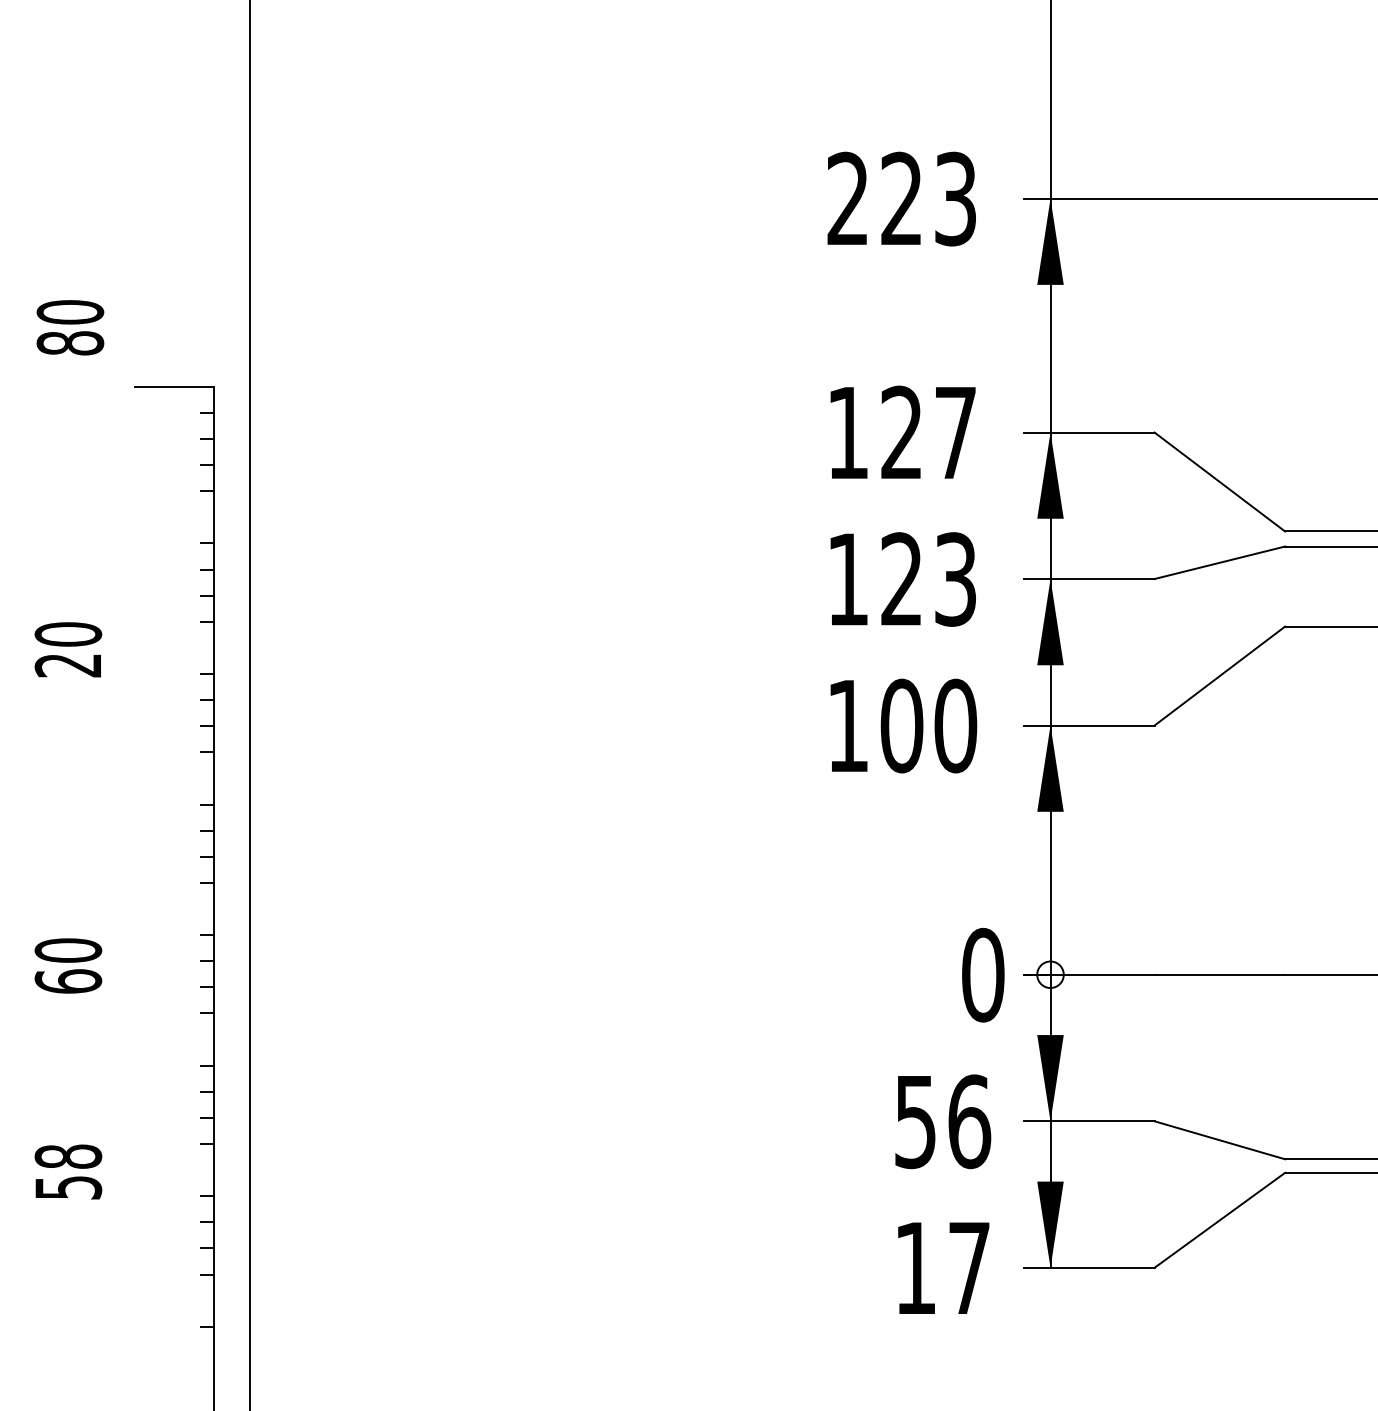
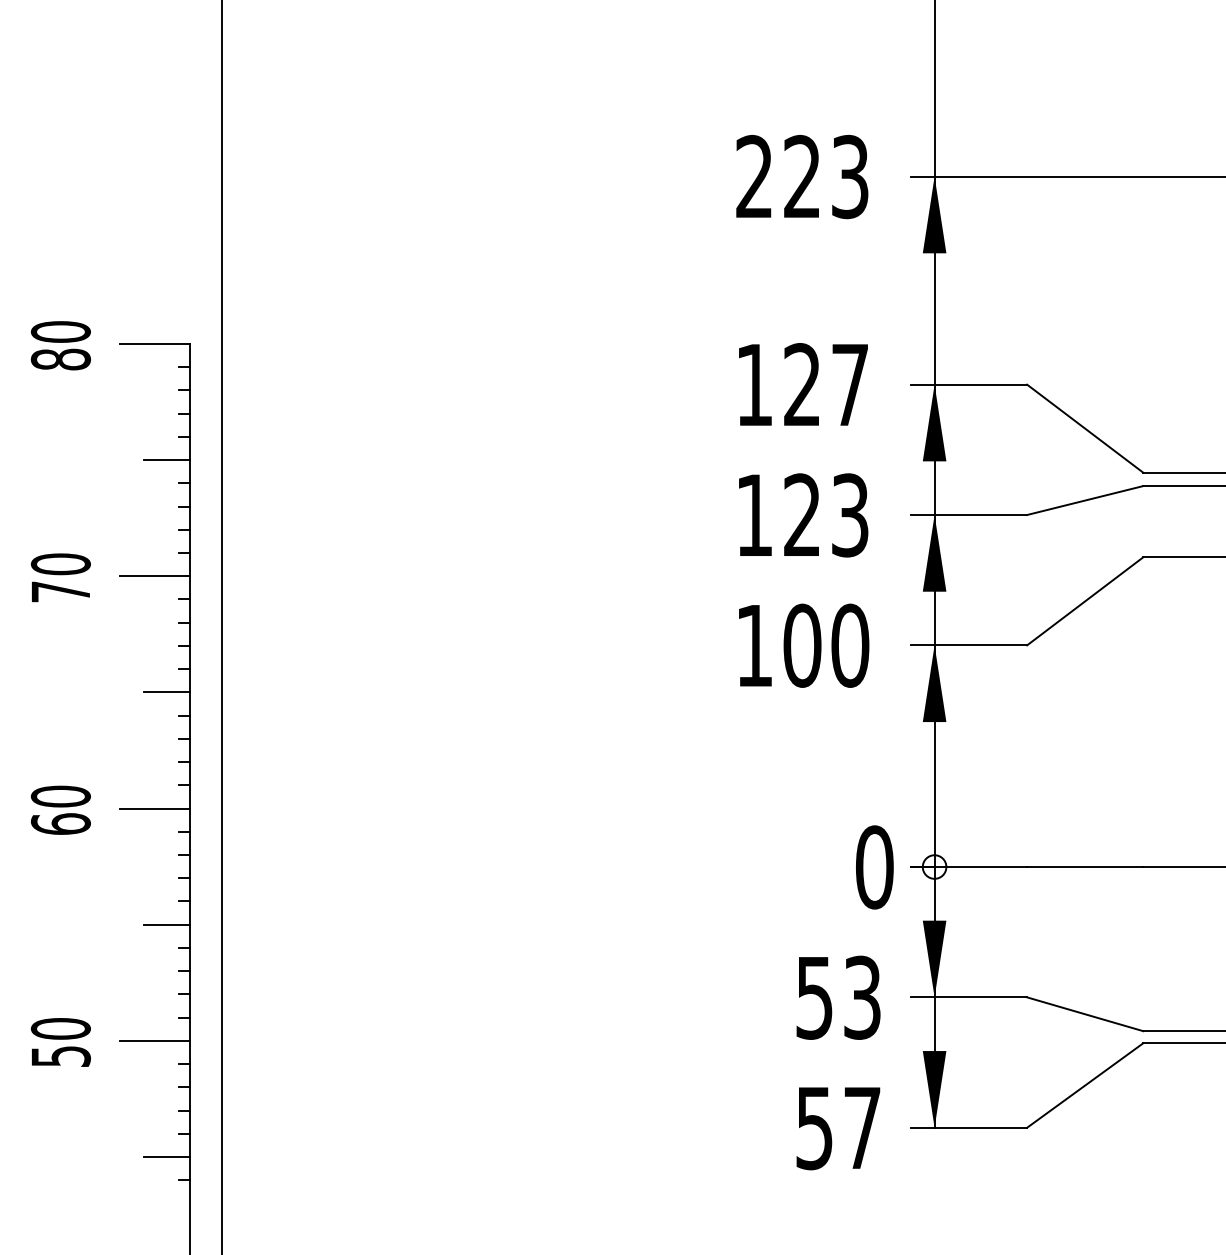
text: (70, 327) -> (61, 345), moved
line: (187, 517) -> (166, 460), added
line: (174, 647) -> (155, 575), added
text: (67, 665) -> (60, 591), 20 -> 70
line: (187, 778) -> (166, 692), added
line: (174, 909) -> (155, 808), added
text: (68, 965) -> (61, 809), moved
line: (187, 1039) -> (166, 924), added
text: (969, 1121) -> (862, 997), 56 -> 53
text: (68, 1156) -> (61, 1028), 58 -> 50
line: (174, 1170) -> (155, 1041), added
text: (915, 1268) -> (814, 1128), 17 -> 57
line: (187, 1300) -> (166, 1156), added

